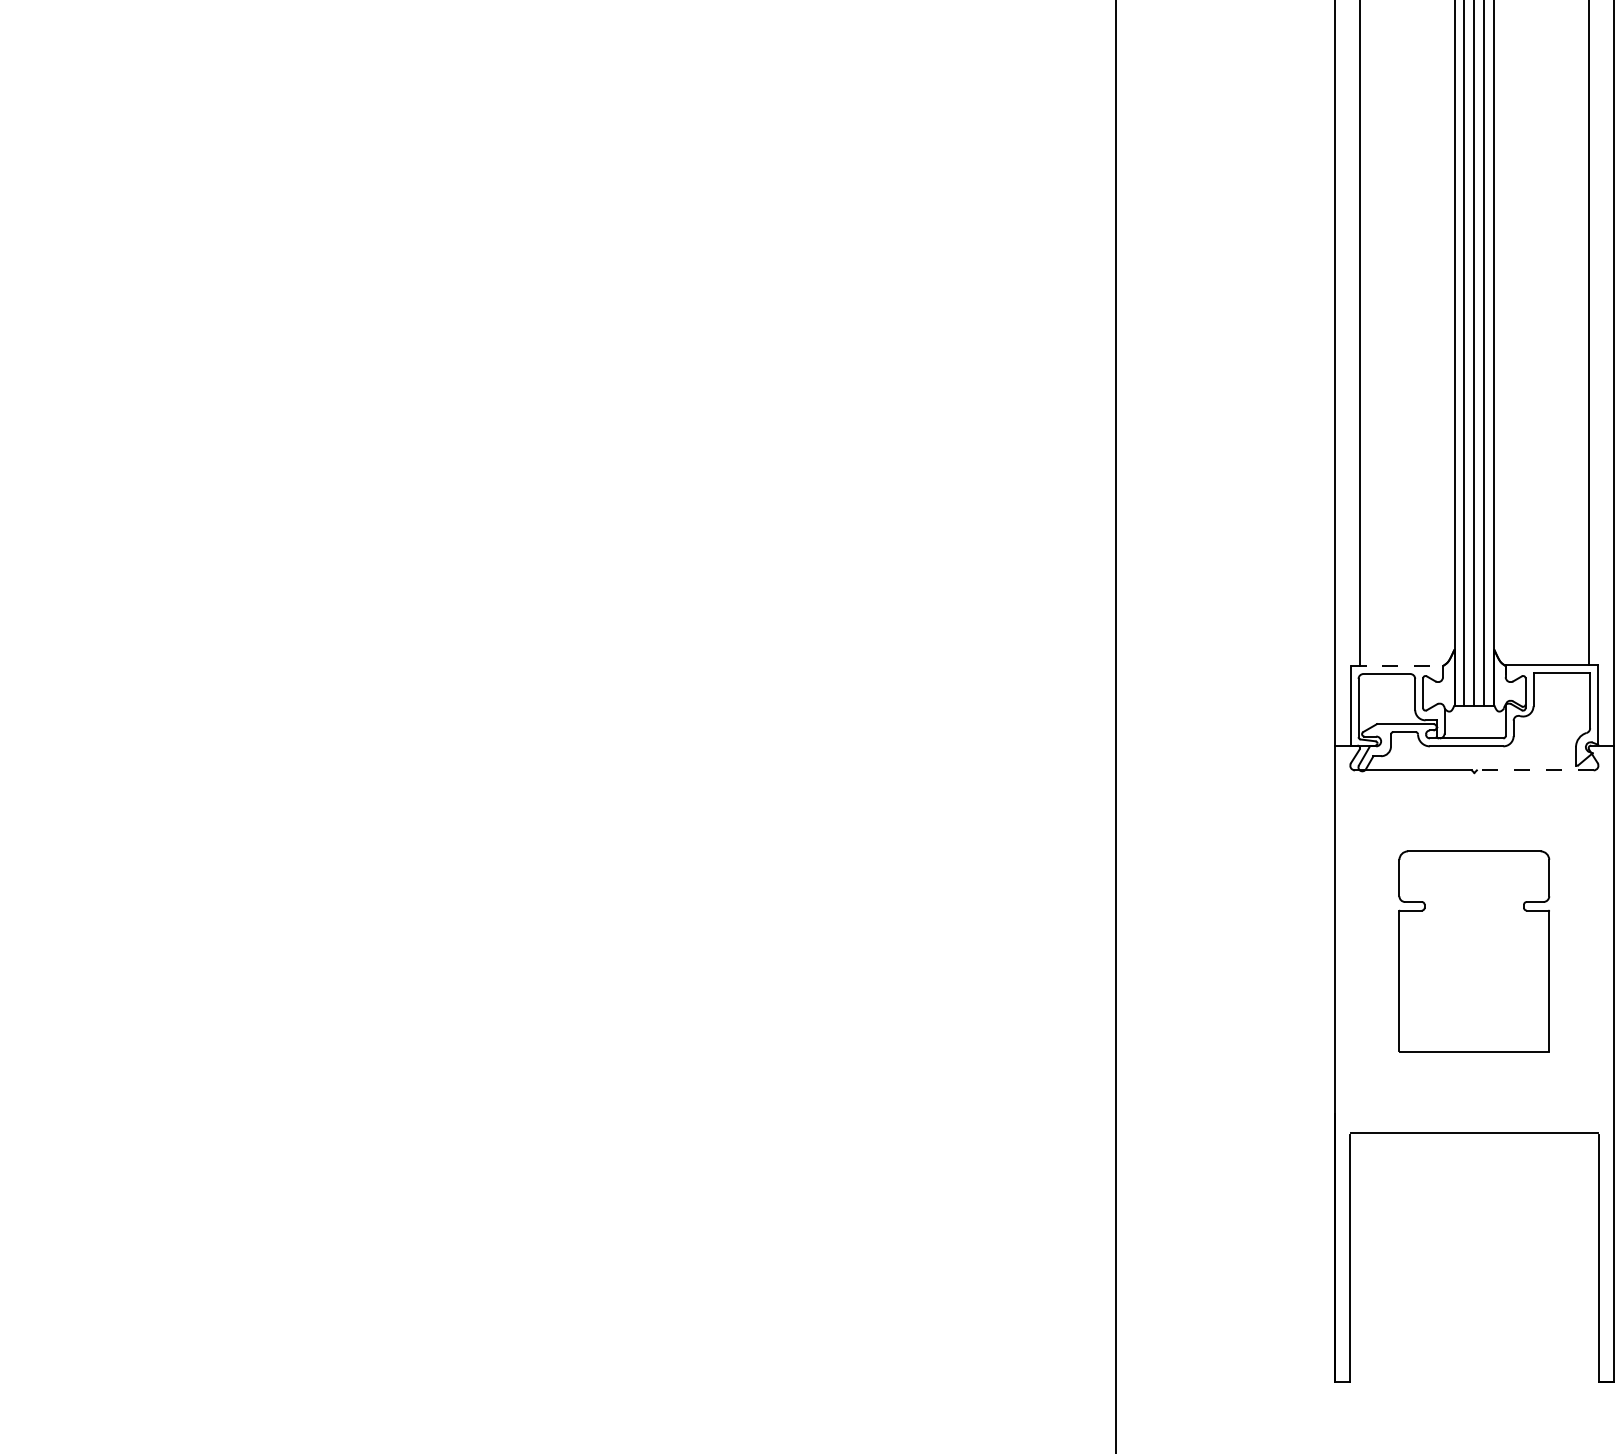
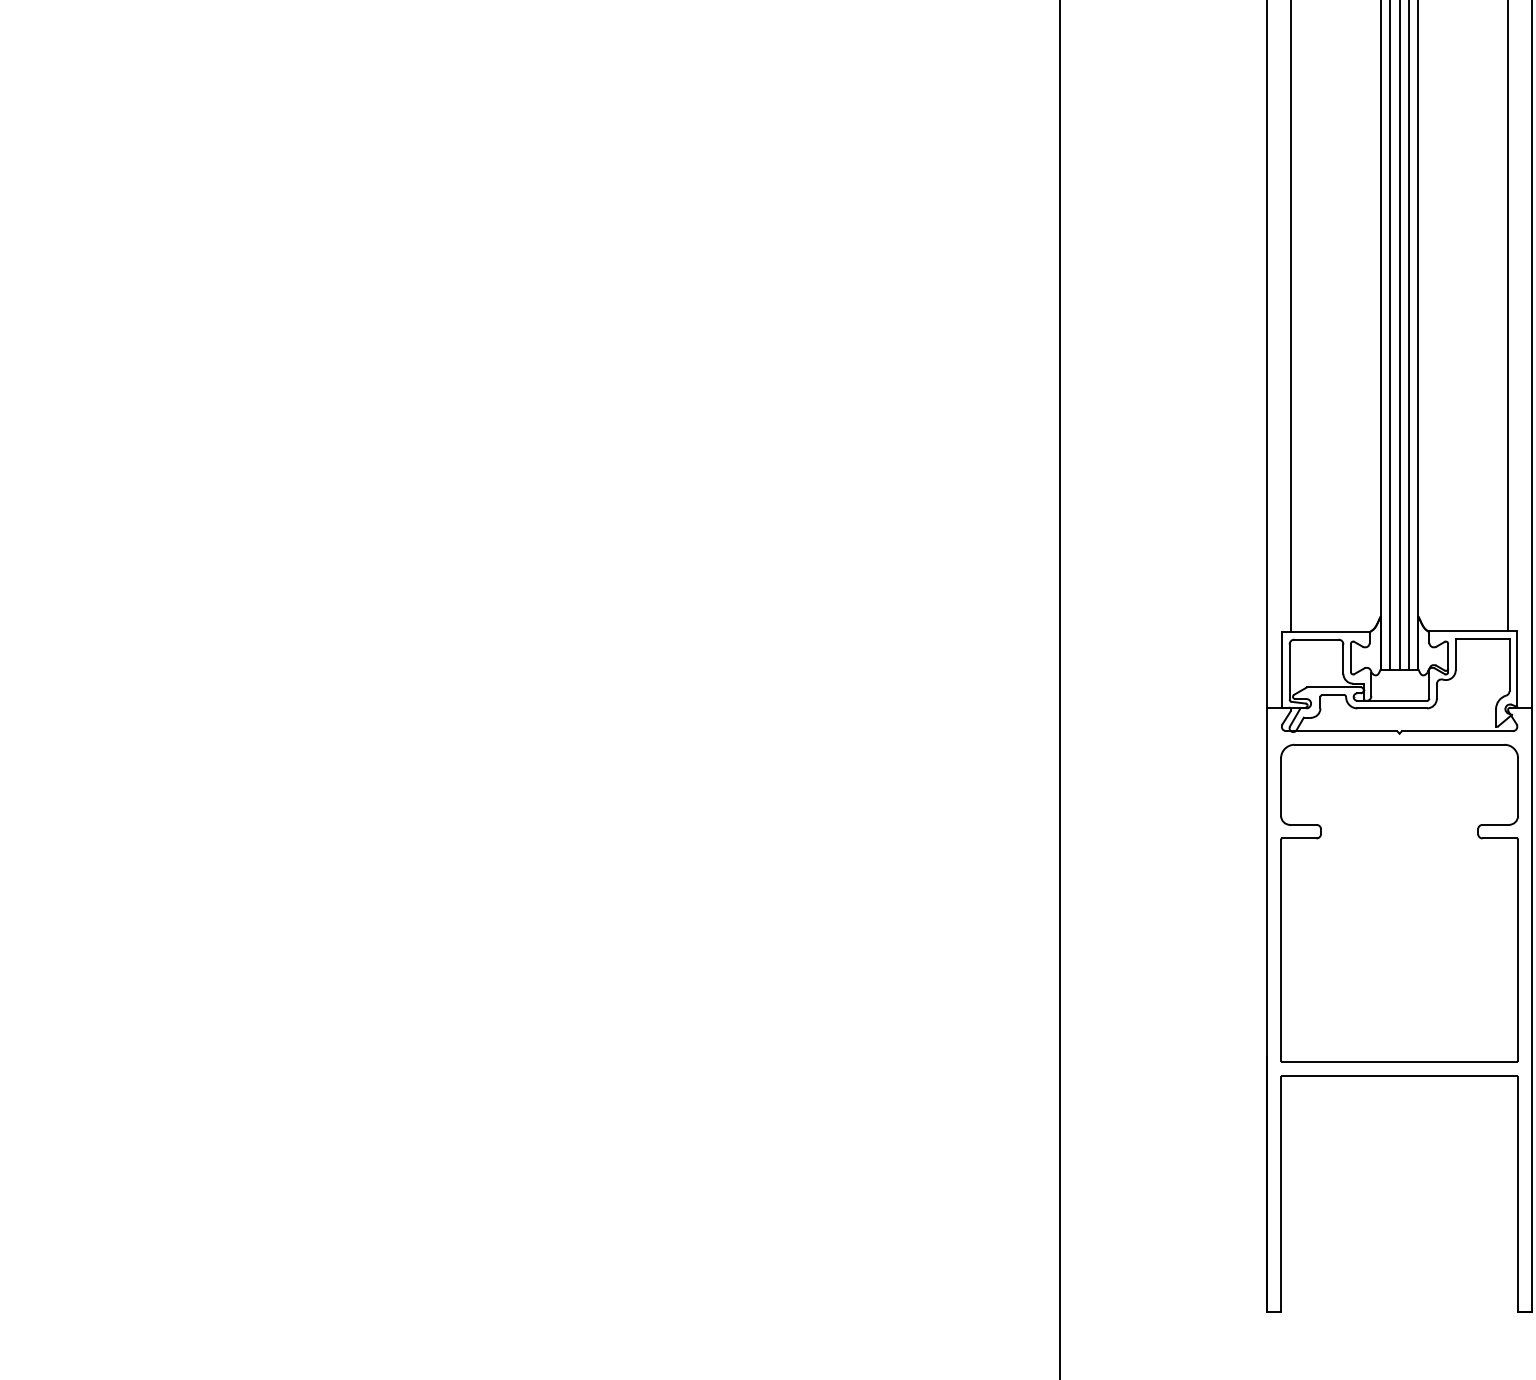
line: (1396, 666) -> (1325, 632), dashed -> solid
line: (1534, 770) -> (1456, 731), dashed -> solid
part: (1474, 950) -> (1399, 902), size x1.67

